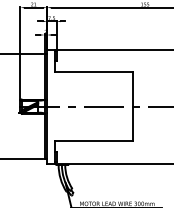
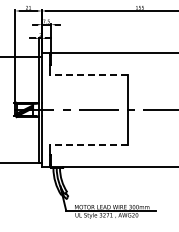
line: (94, 72) -> (89, 75), solid -> dashed
line: (94, 141) -> (89, 144), solid -> dashed

